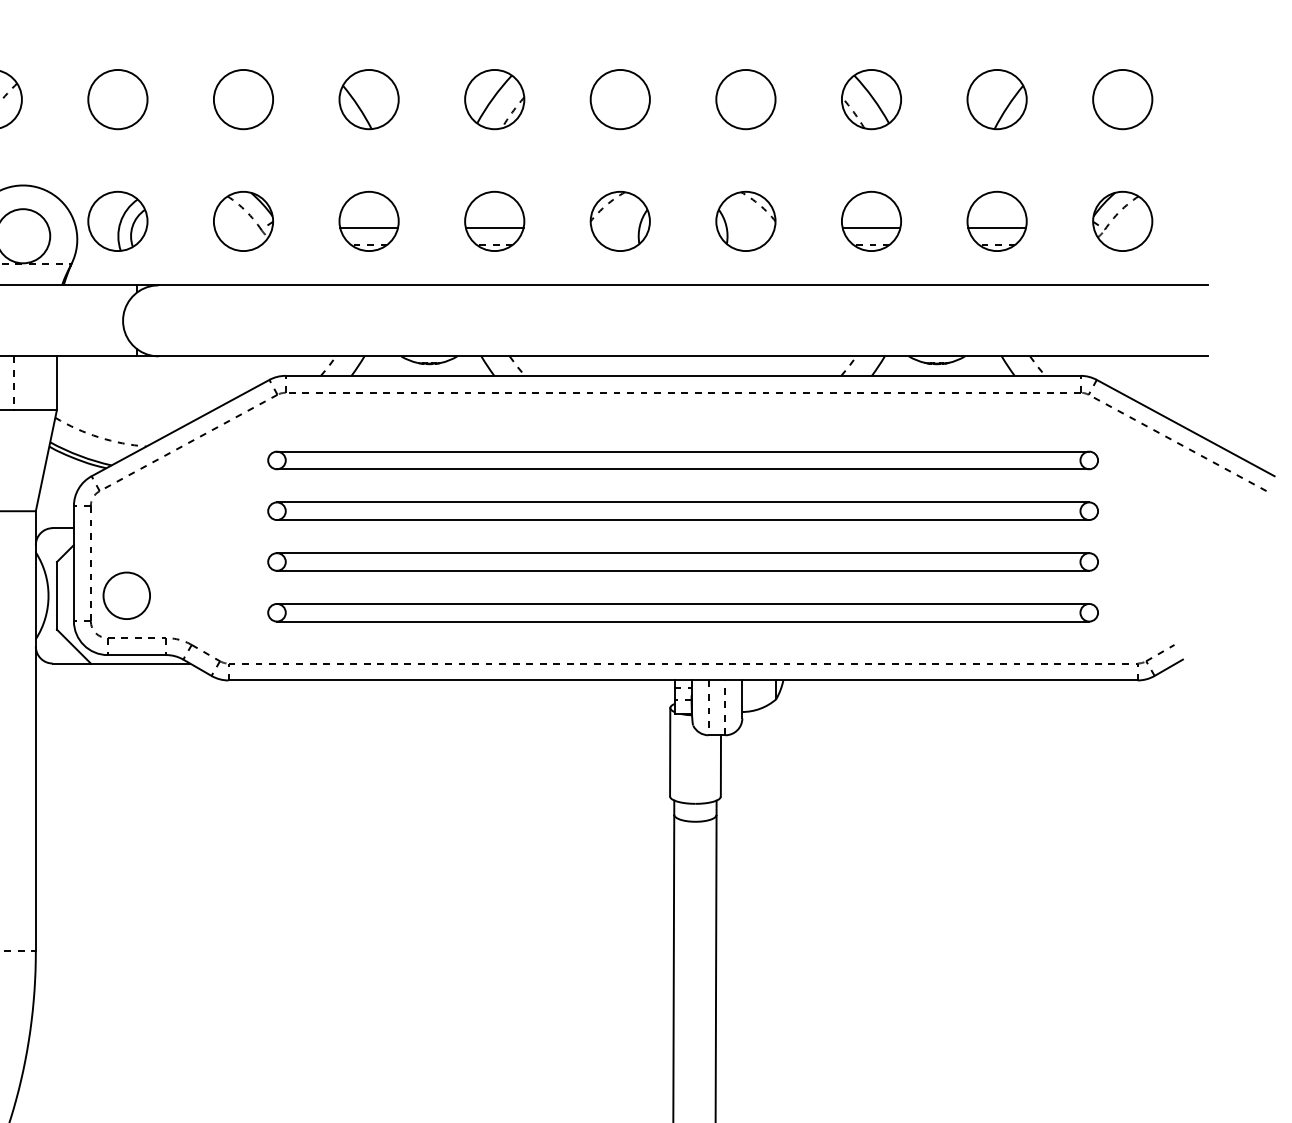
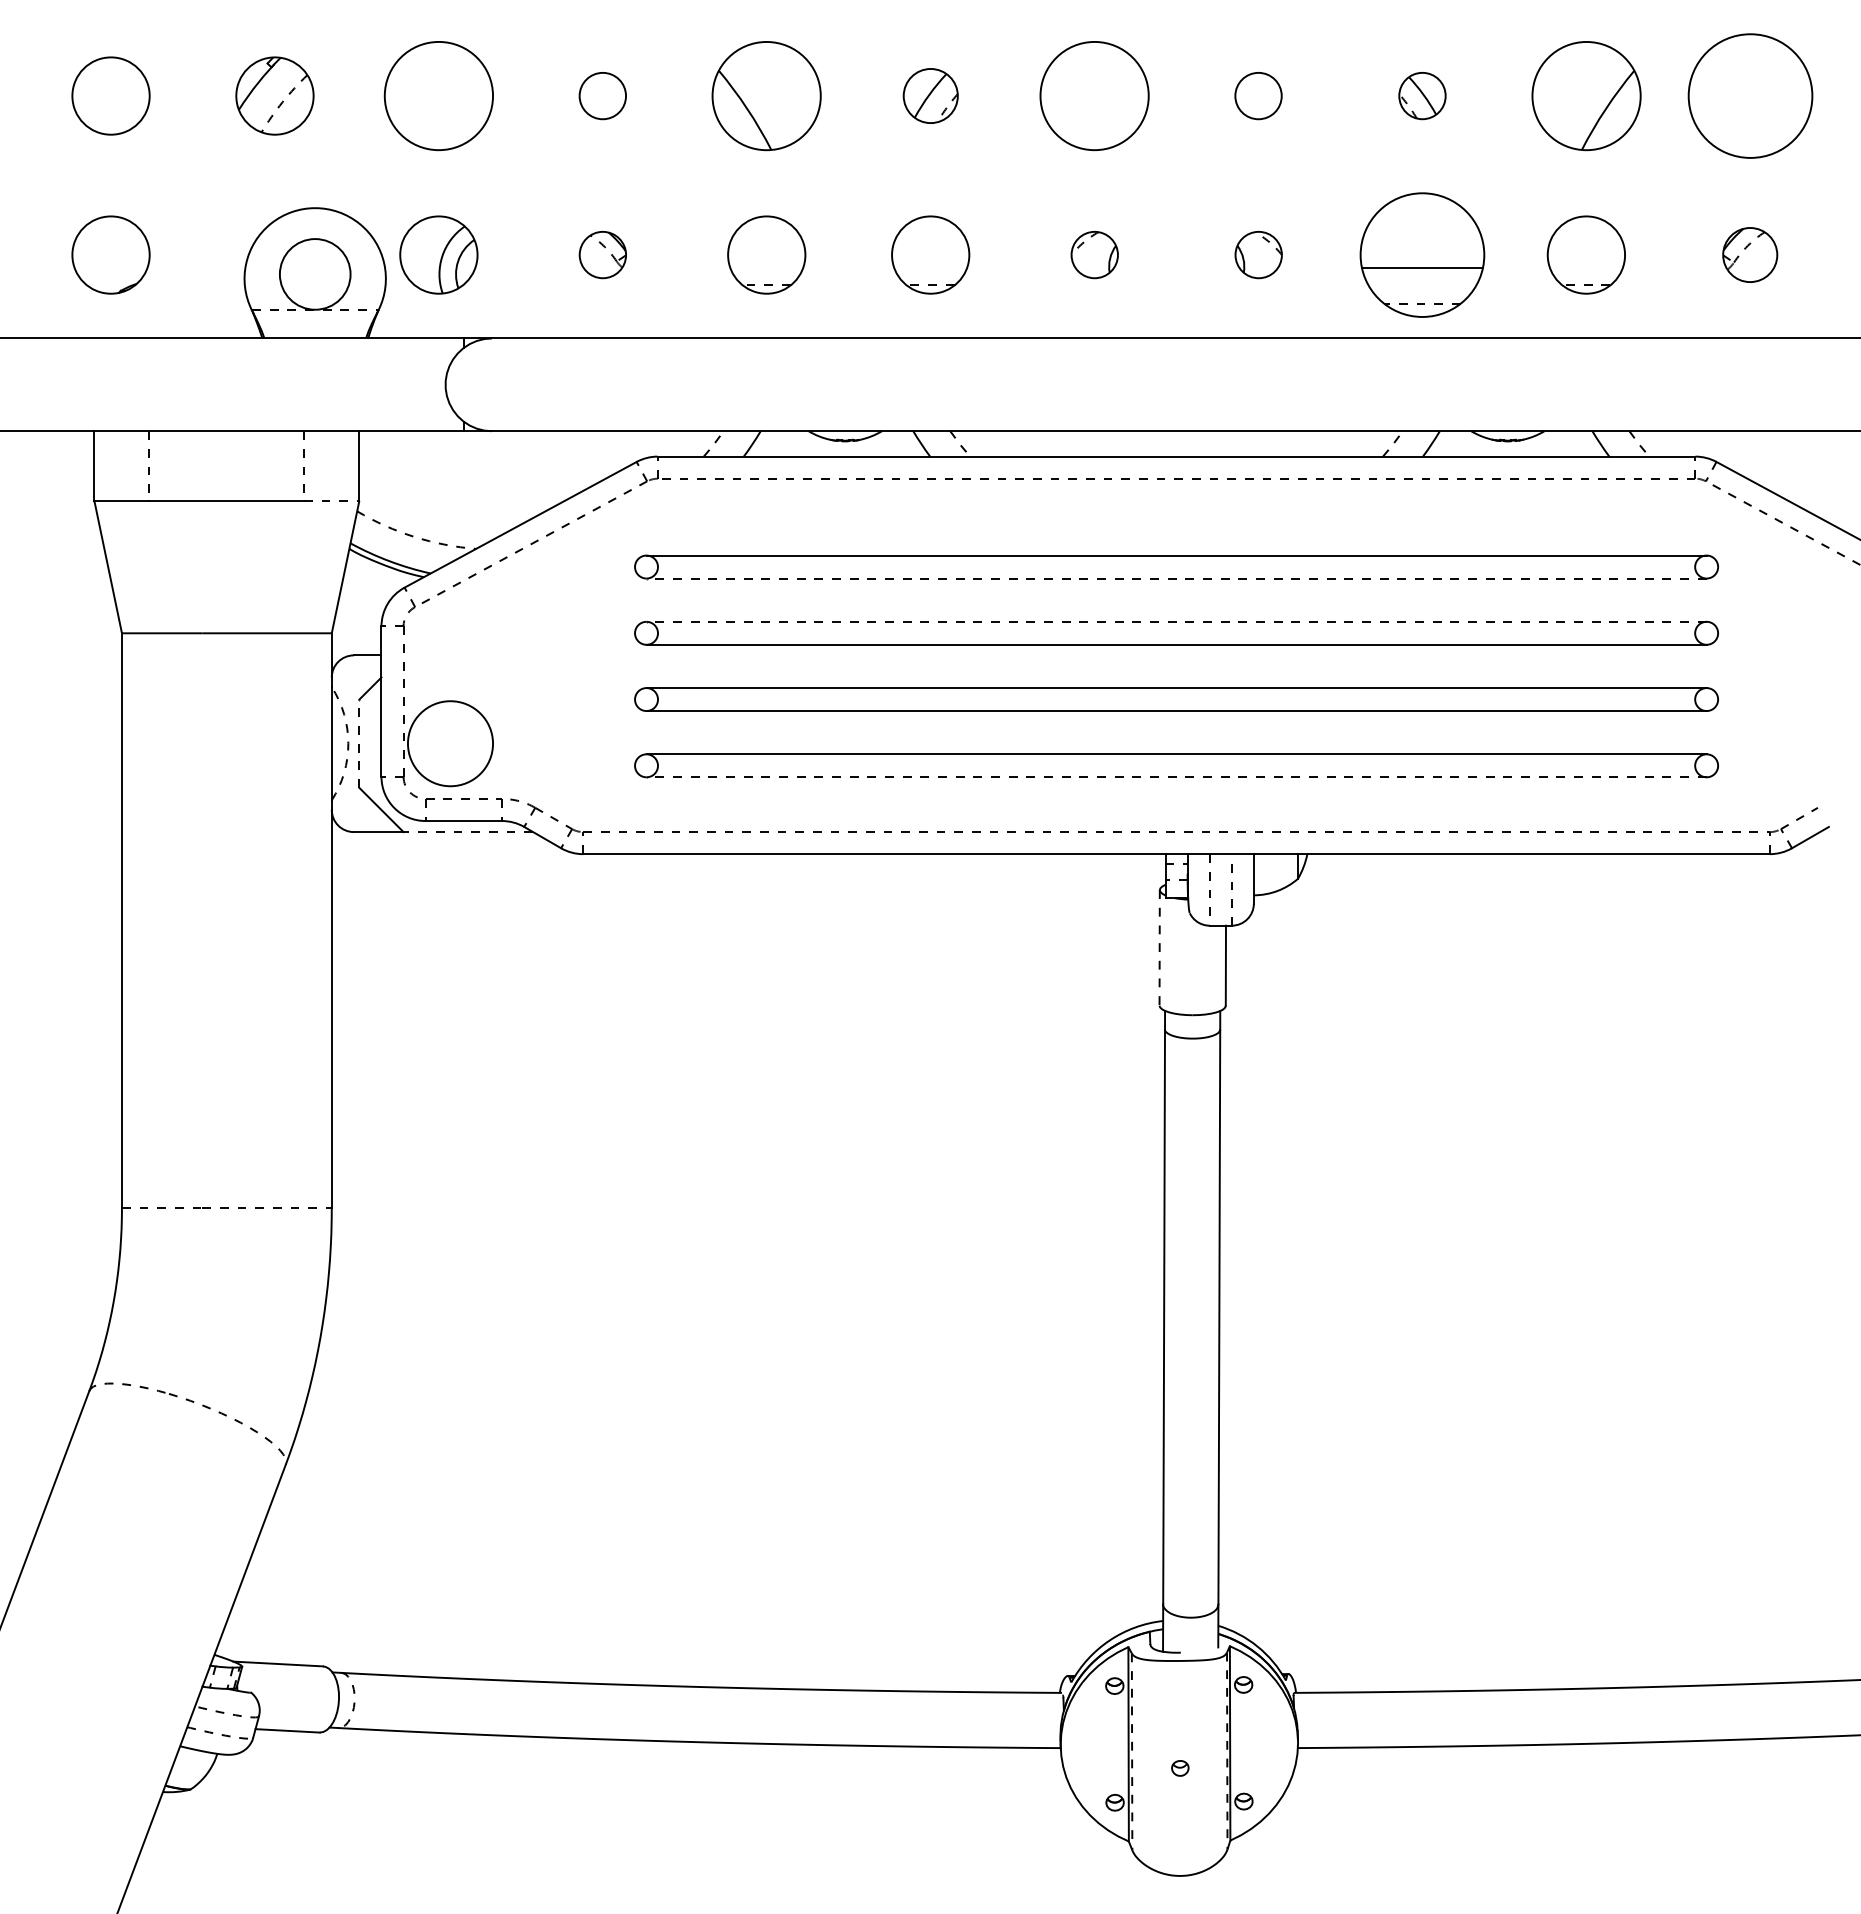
circle: (117, 99) -> (438, 95), size x1.4
circle: (243, 99) -> (602, 95), size x0.6
part: (368, 99) -> (766, 95), size x1.4
part: (494, 99) -> (930, 95), size x0.7
circle: (620, 99) -> (1094, 95), size x1.4
circle: (745, 99) -> (1258, 95), size x0.6
part: (871, 99) -> (1422, 95), size x0.6
part: (996, 99) -> (1585, 95), size x1.4
circle: (1122, 99) -> (1749, 95), size x1.6
part: (243, 220) -> (602, 254), size x0.6
part: (620, 220) -> (1094, 254), size x0.6
part: (745, 220) -> (1258, 254), size x0.6
part: (871, 220) -> (1422, 254), size x1.6
part: (1122, 220) -> (1749, 254), size x0.7
line: (368, 227) -> (766, 263), removed
line: (494, 227) -> (930, 263), removed
line: (997, 227) -> (1586, 263), removed
line: (35, 409) -> (331, 500), solid -> dashed
line: (683, 469) -> (1176, 578), solid -> dashed
line: (683, 502) -> (1176, 621), solid -> dashed
arc: (48, 595) -> (348, 743), solid -> dashed
line: (57, 595) -> (359, 743), solid -> dashed
circle: (126, 595) -> (450, 743), size x1.4
line: (683, 621) -> (1176, 777), solid -> dashed
line: (140, 663) -> (468, 832), solid -> dashed
line: (670, 751) -> (1159, 947), solid -> dashed

